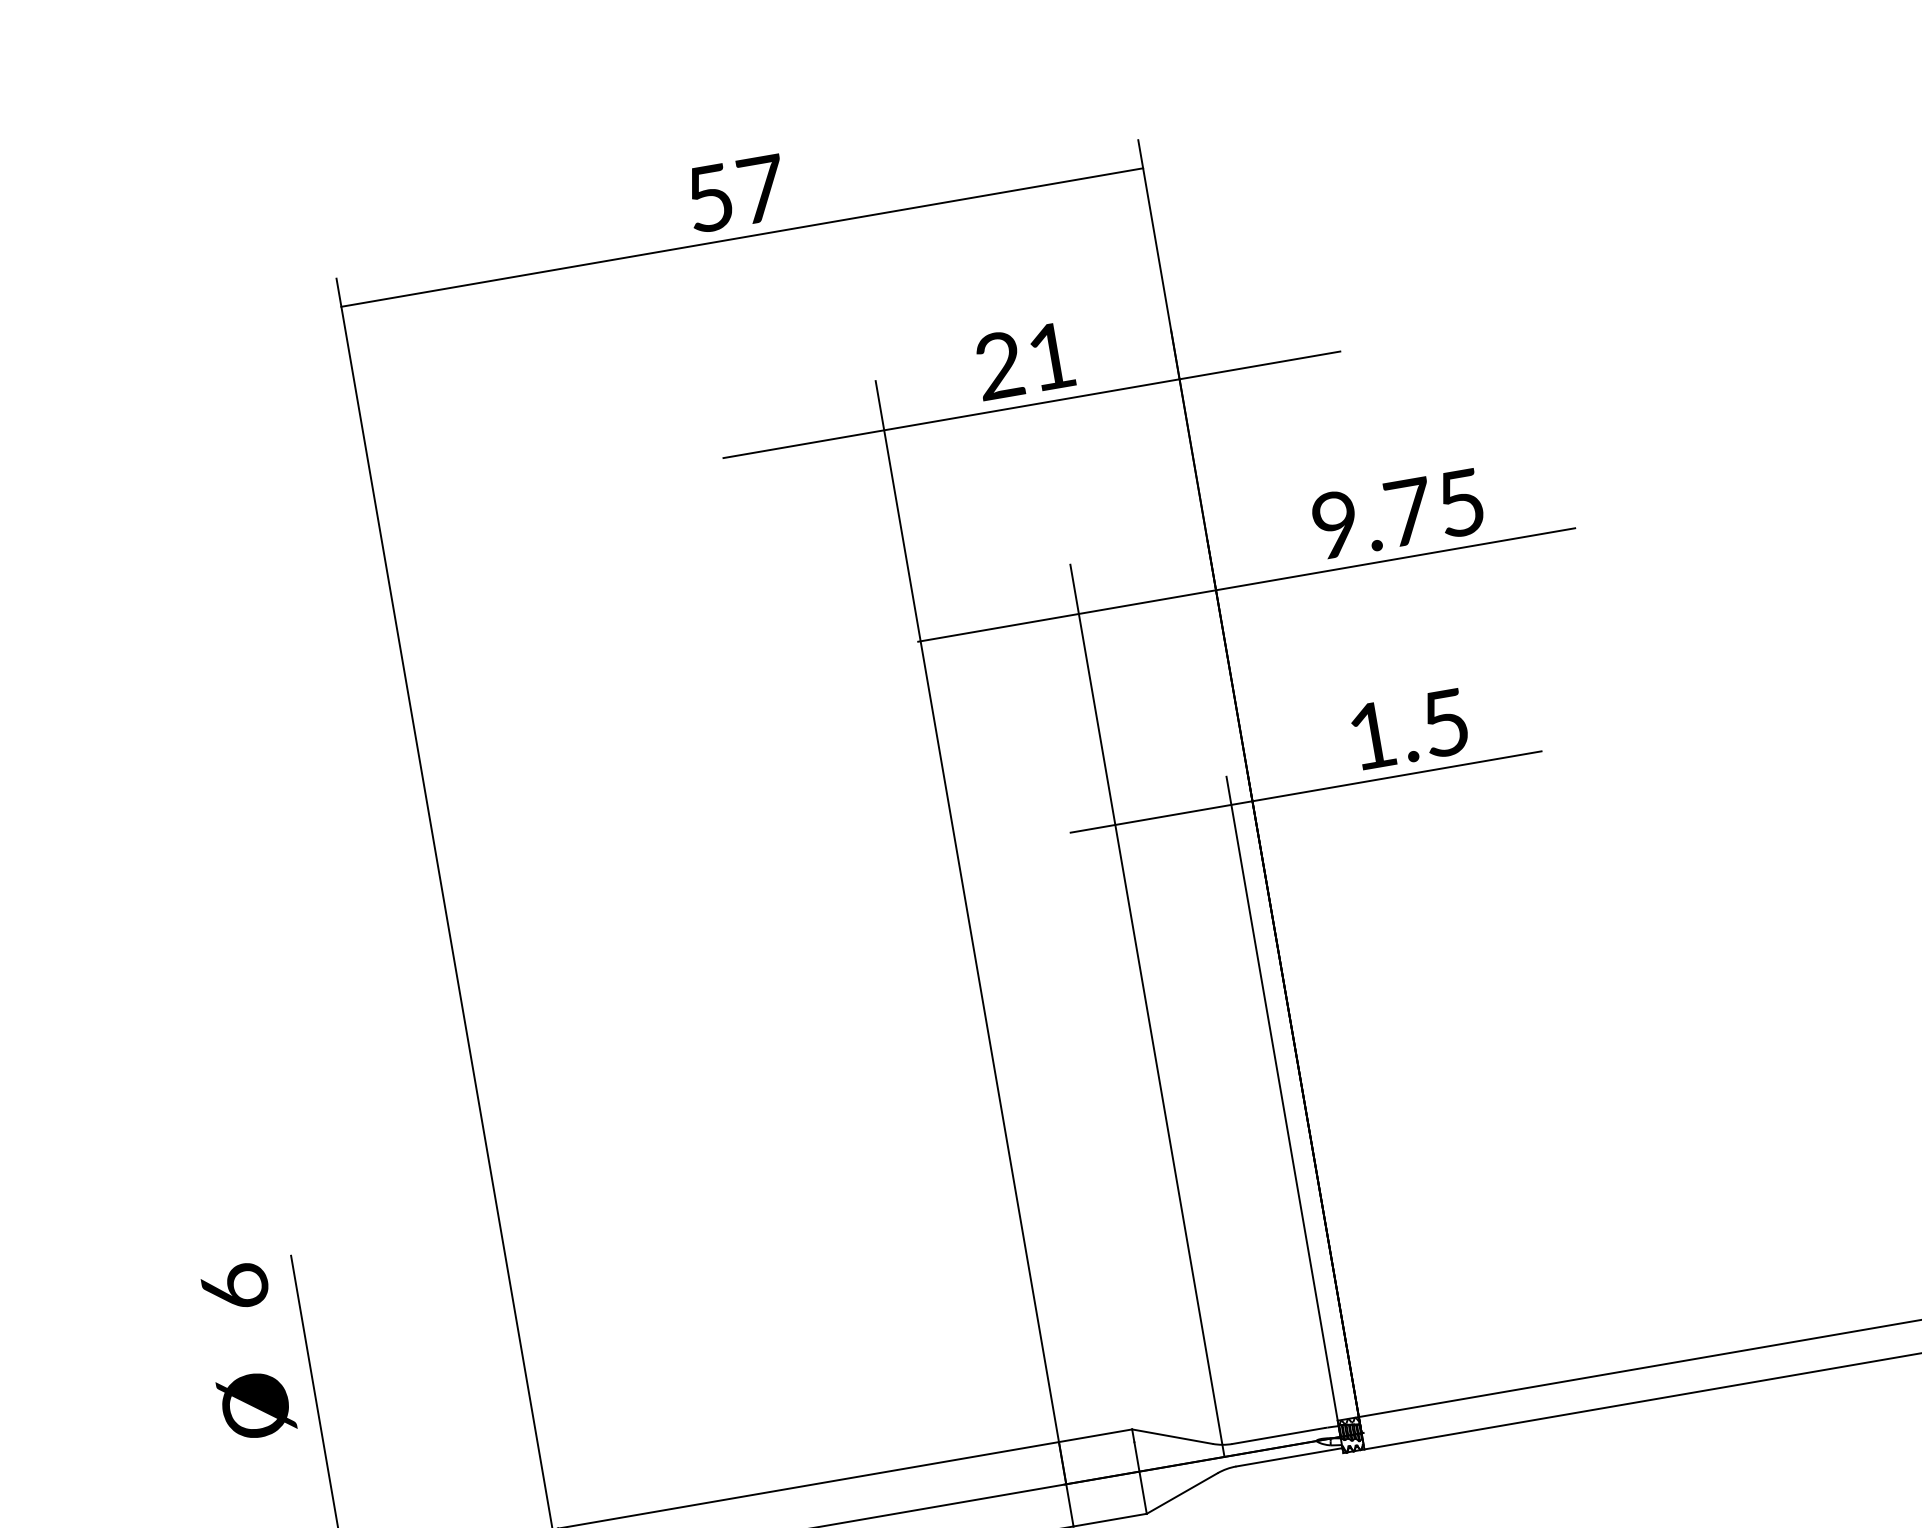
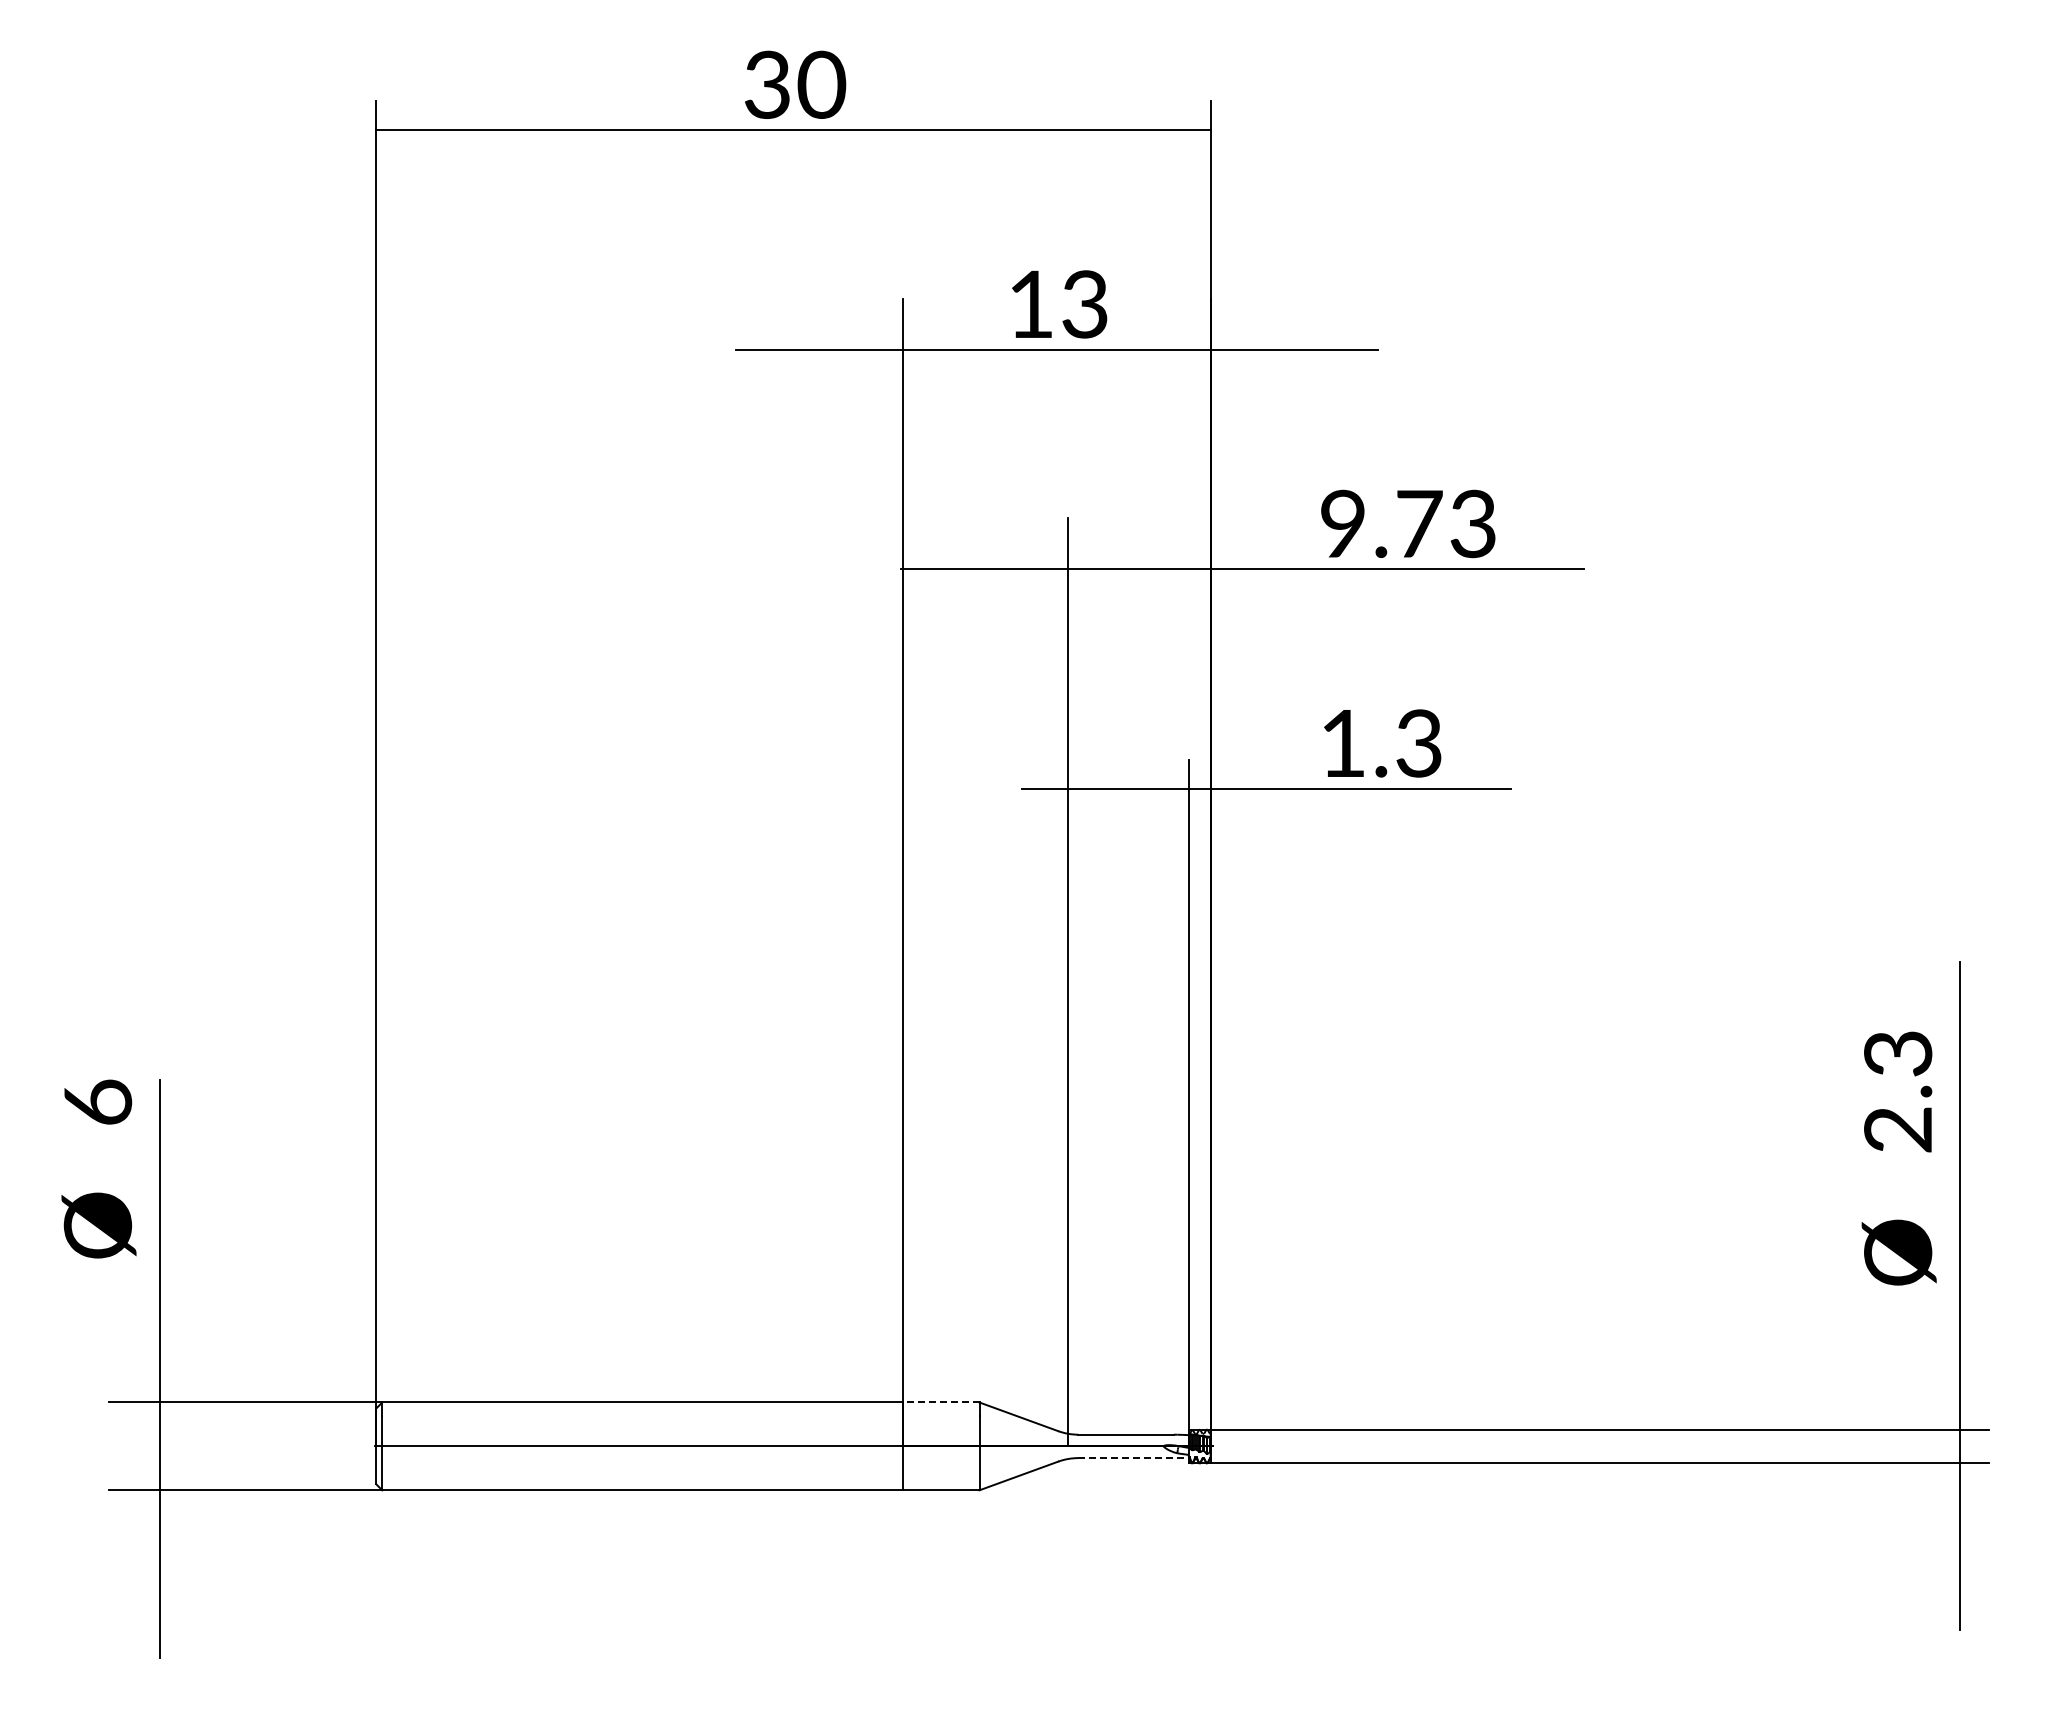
text: (736, 193) -> (795, 84), 57 -> 30
text: (1024, 361) -> (1057, 304), 21 -> 13
text: (1460, 502) -> (1472, 523), 9.75 -> 9.73
text: (1444, 723) -> (1418, 743), 1.5 -> 1.3
line: (1094, 1435) -> (940, 1402), solid -> dashed
line: (1290, 1457) -> (1134, 1458), solid -> dashed

